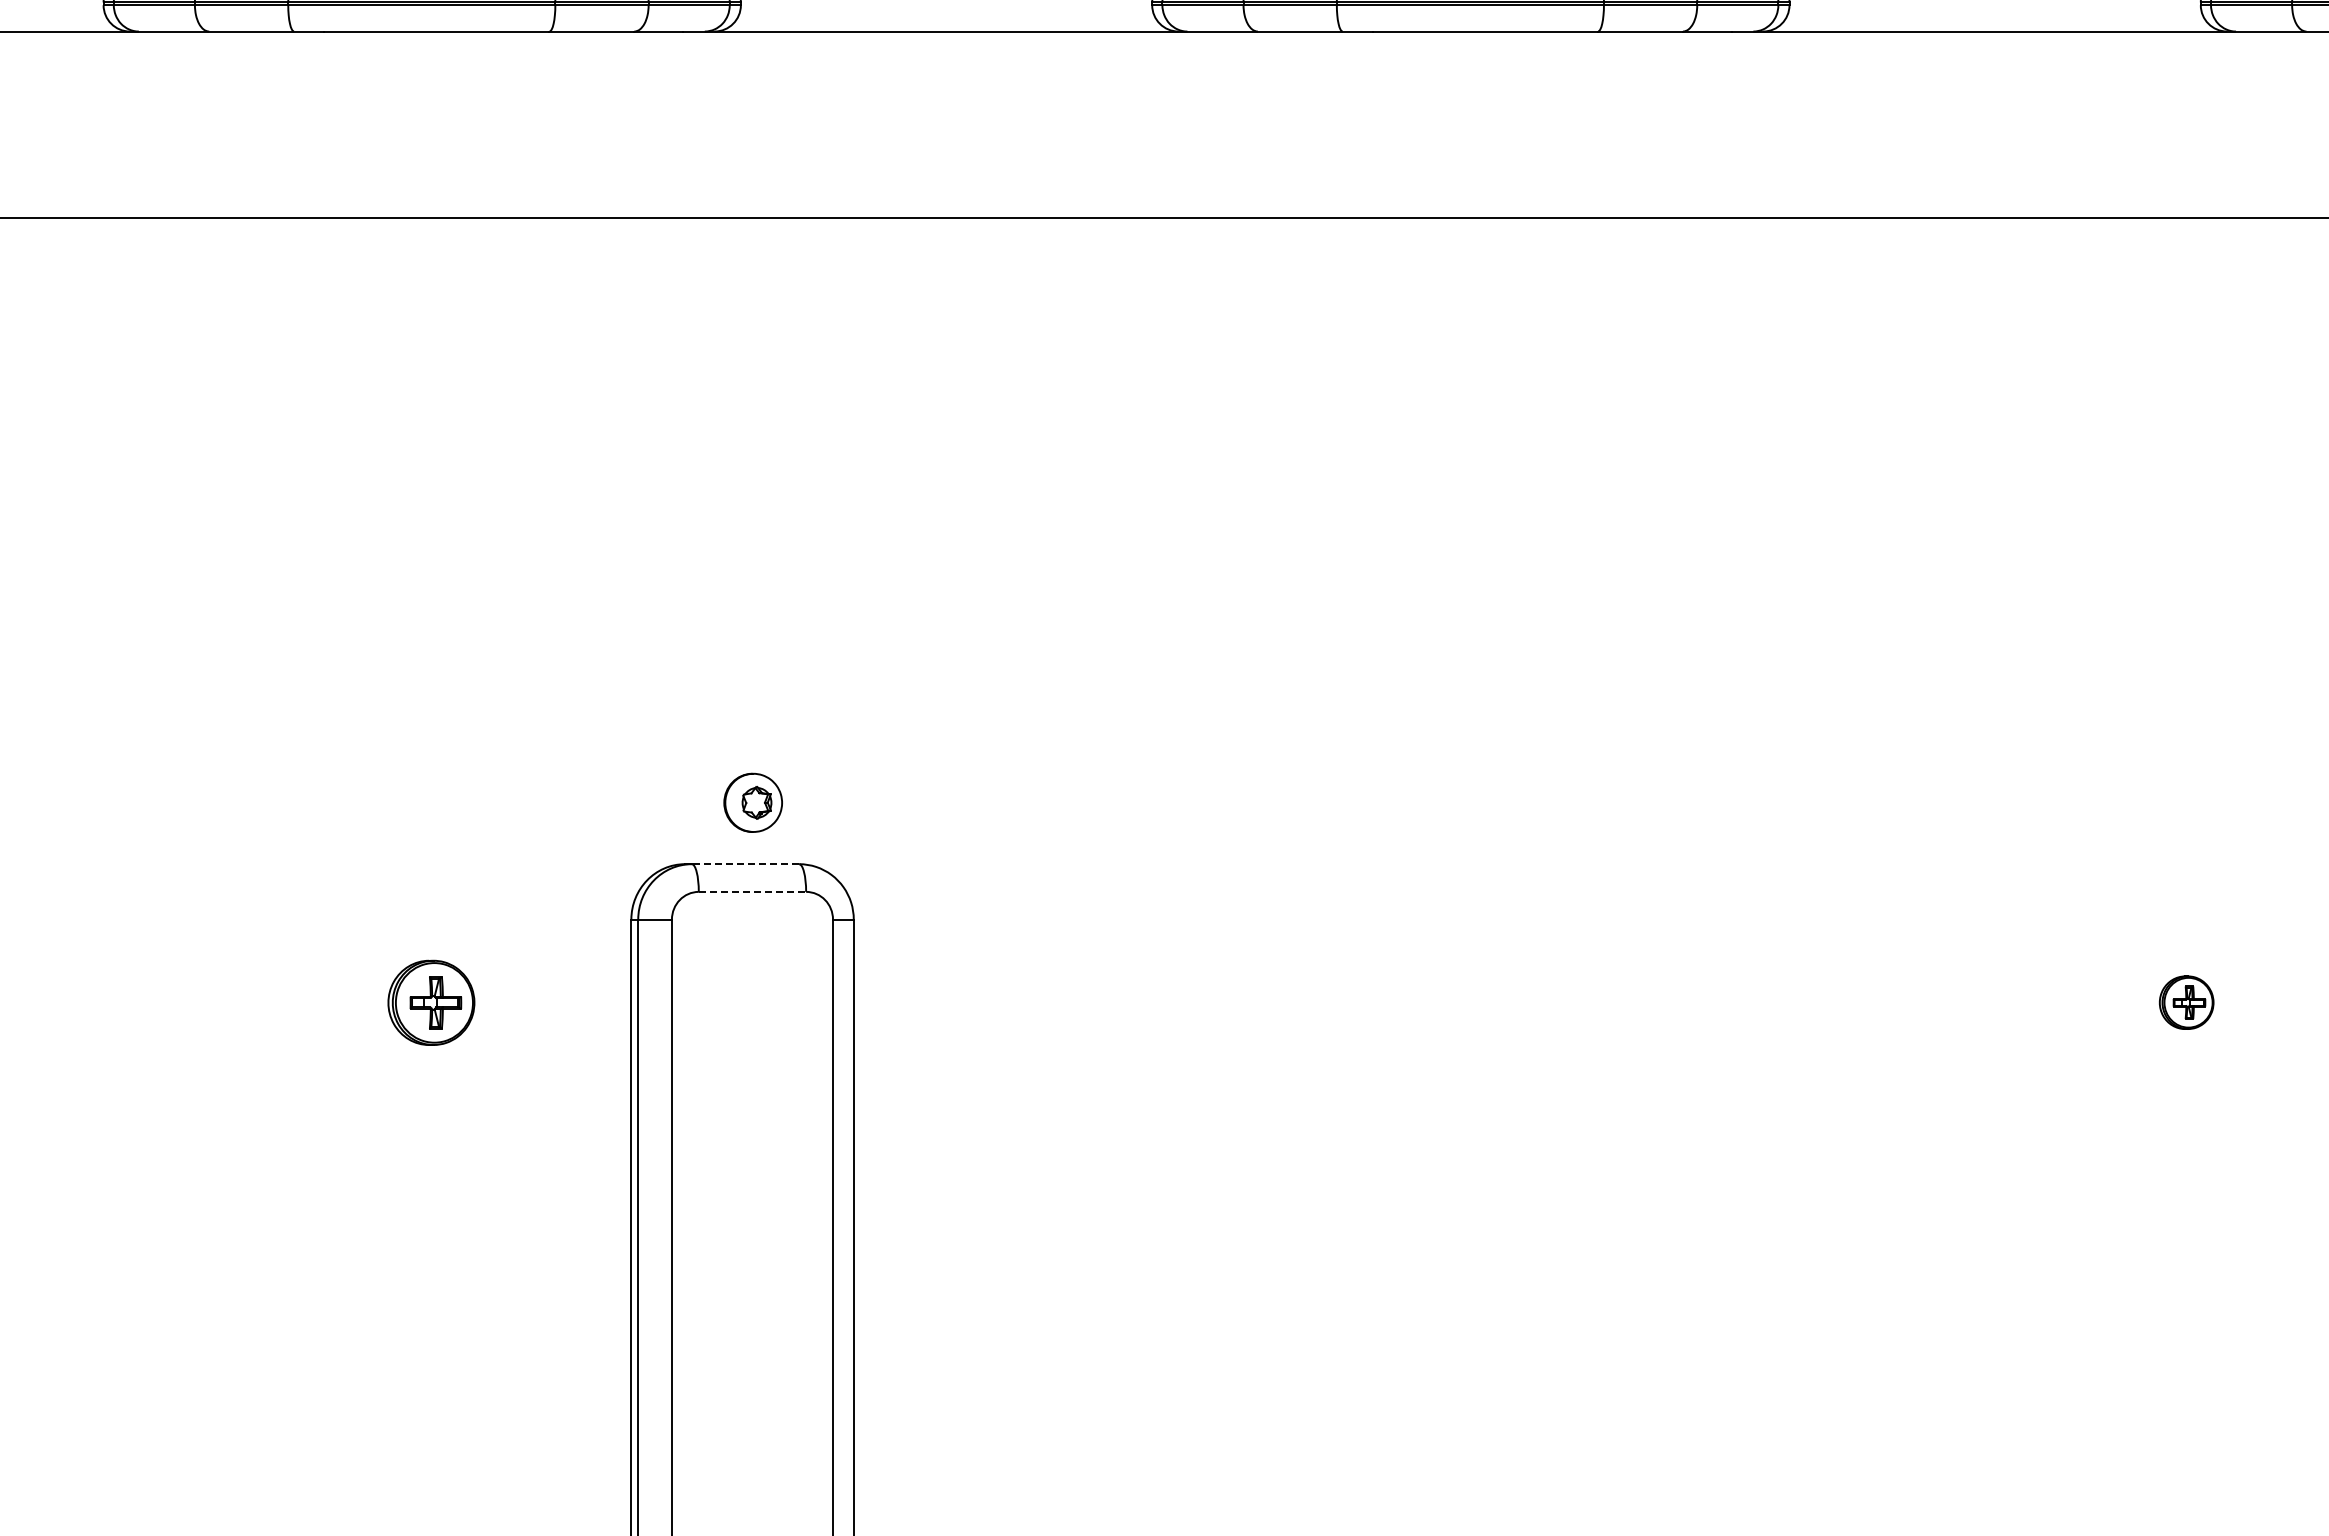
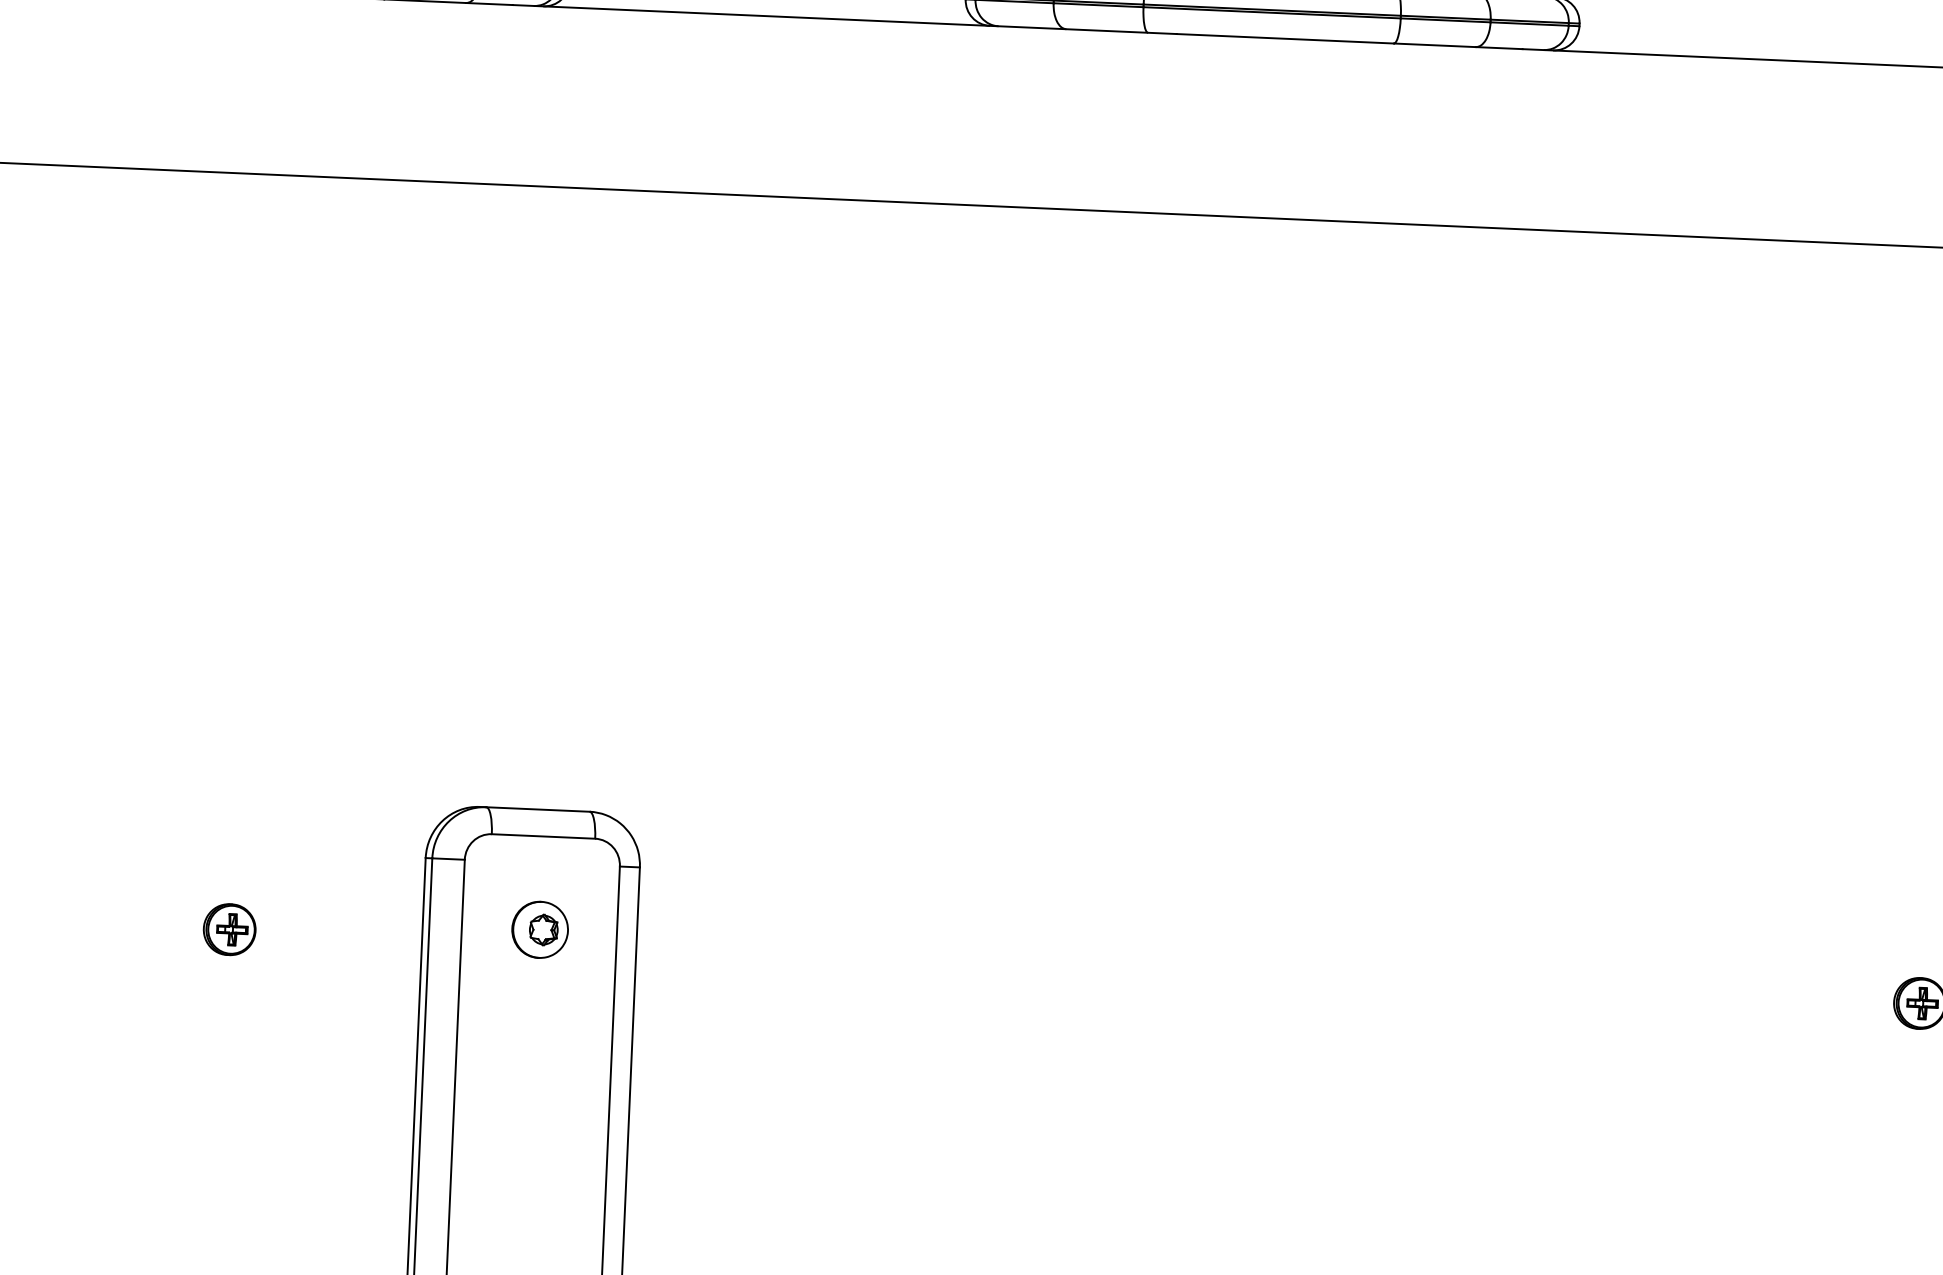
part: (752, 802) -> (539, 929), moved
line: (745, 864) -> (537, 809), dashed -> solid
line: (752, 891) -> (543, 836), dashed -> solid
part: (431, 1002) -> (229, 929), size x0.62

